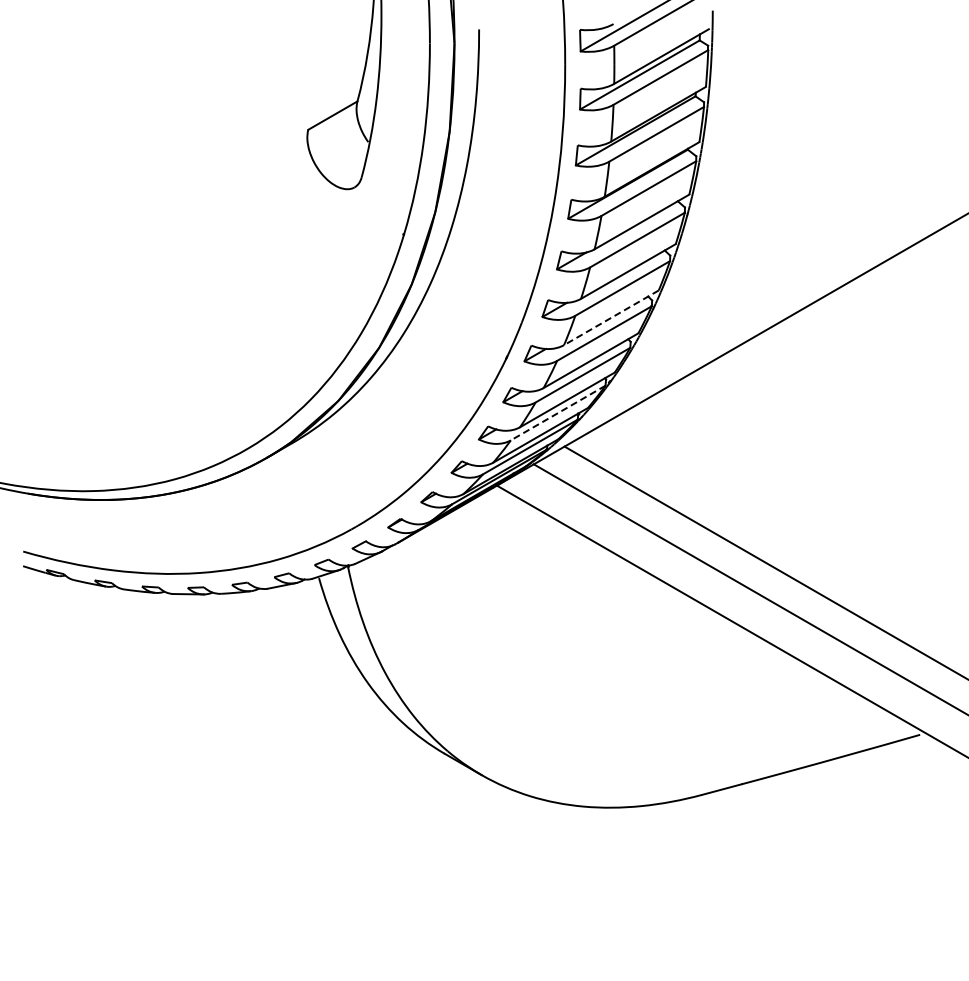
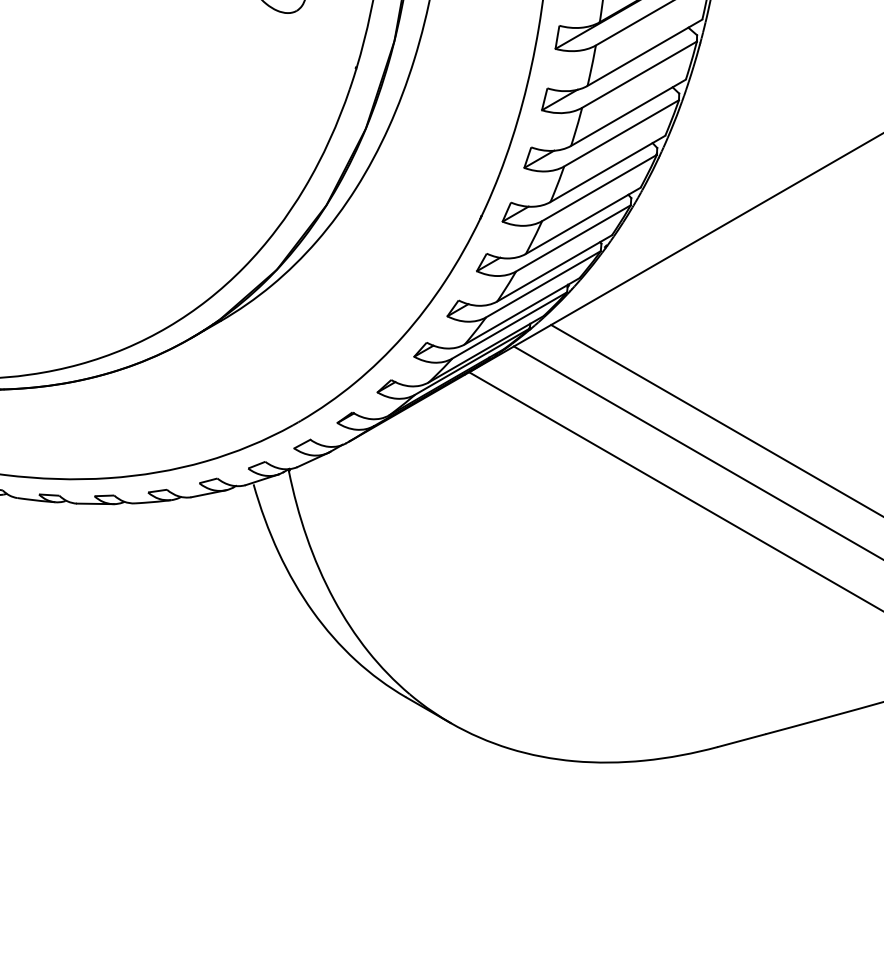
line: (611, 317) -> (608, 168), dashed -> solid
line: (558, 413) -> (543, 284), dashed -> solid

